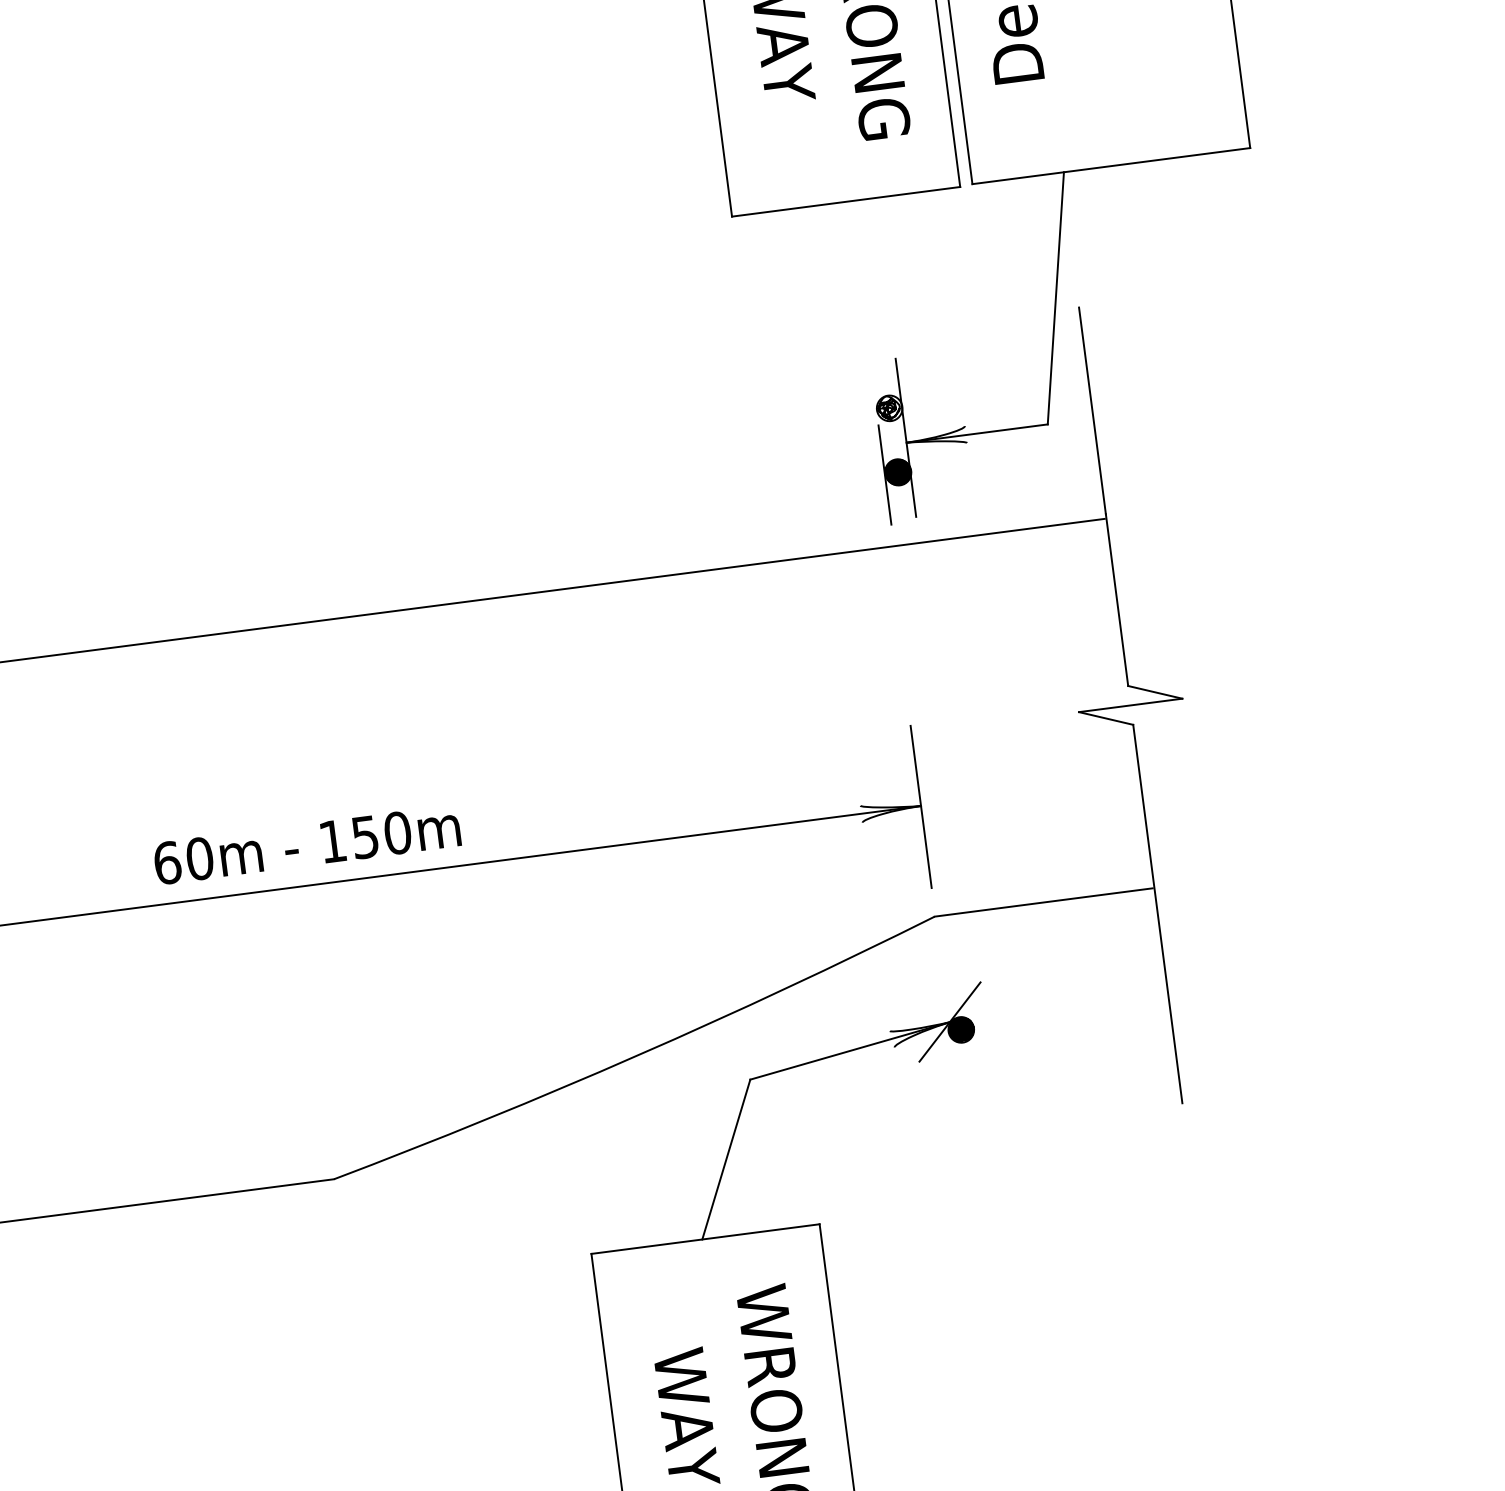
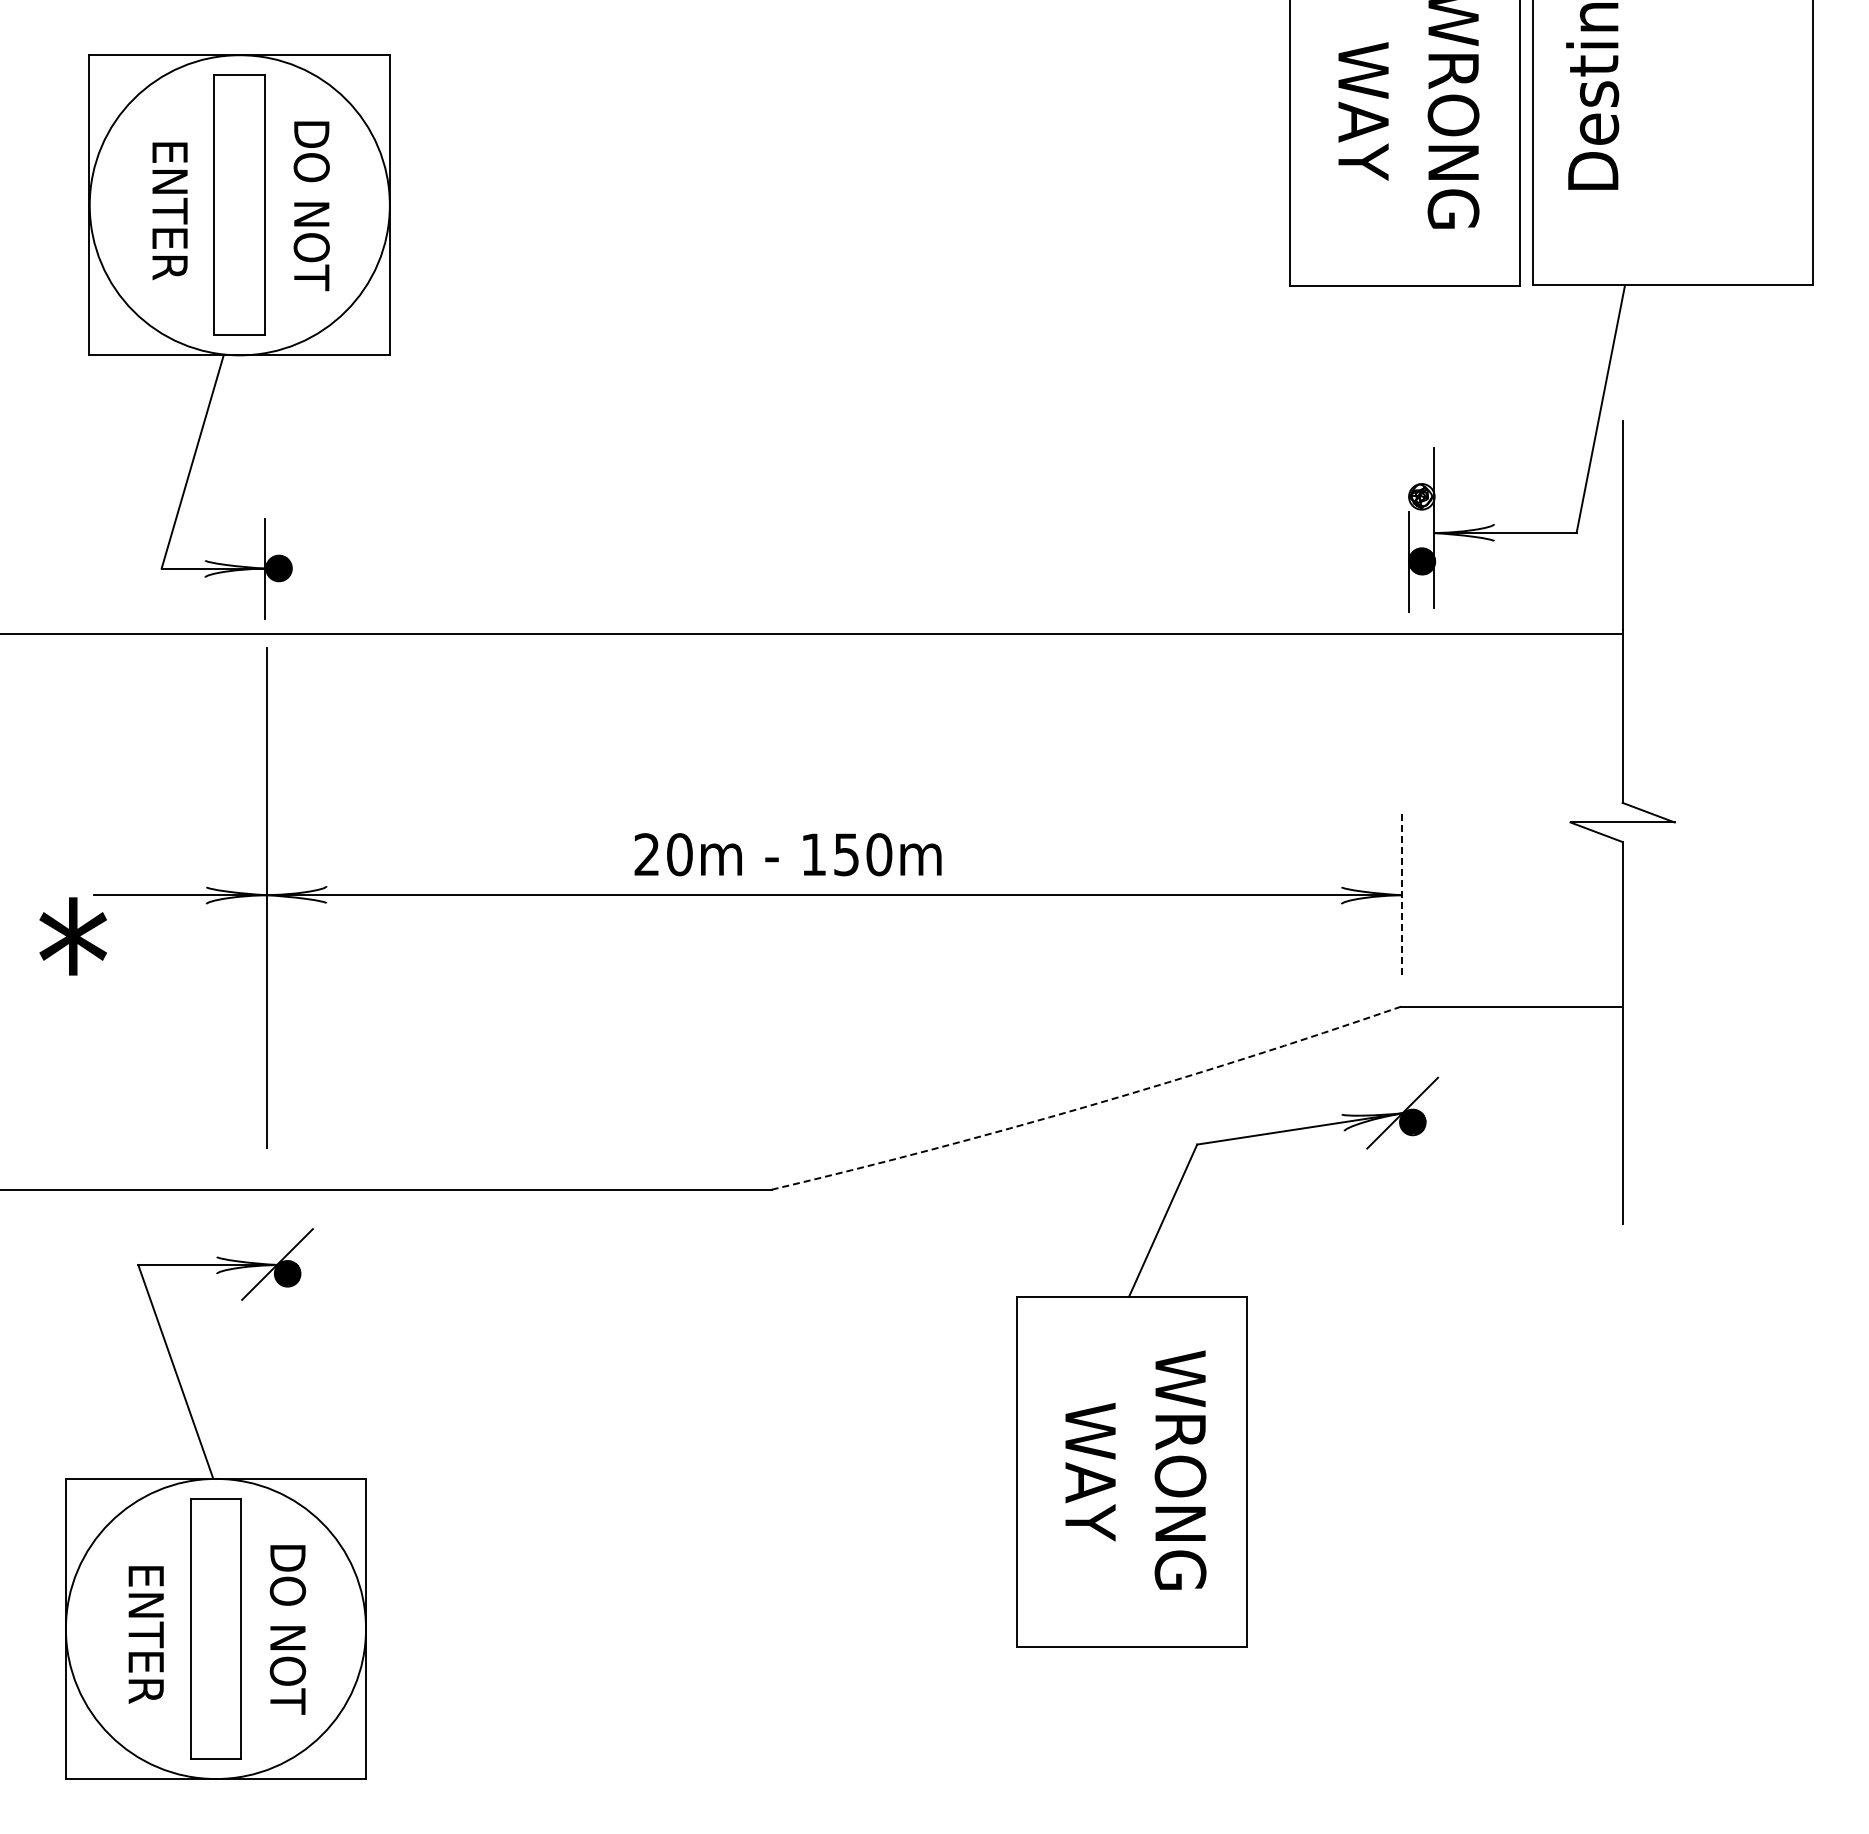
line: (920, 807) -> (1401, 896), solid -> dashed
text: (167, 862) -> (647, 854), 60m -> 20m
arc: (637, 1055) -> (1088, 1106), solid -> dashed

